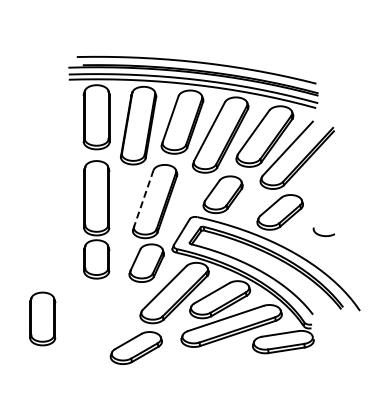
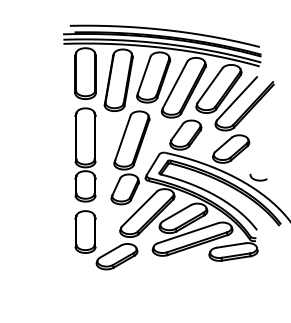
line: (143, 198) -> (122, 138), dashed -> solid
curve: (322, 234) -> (257, 179), moved
part: (42, 318) -> (85, 231), moved

